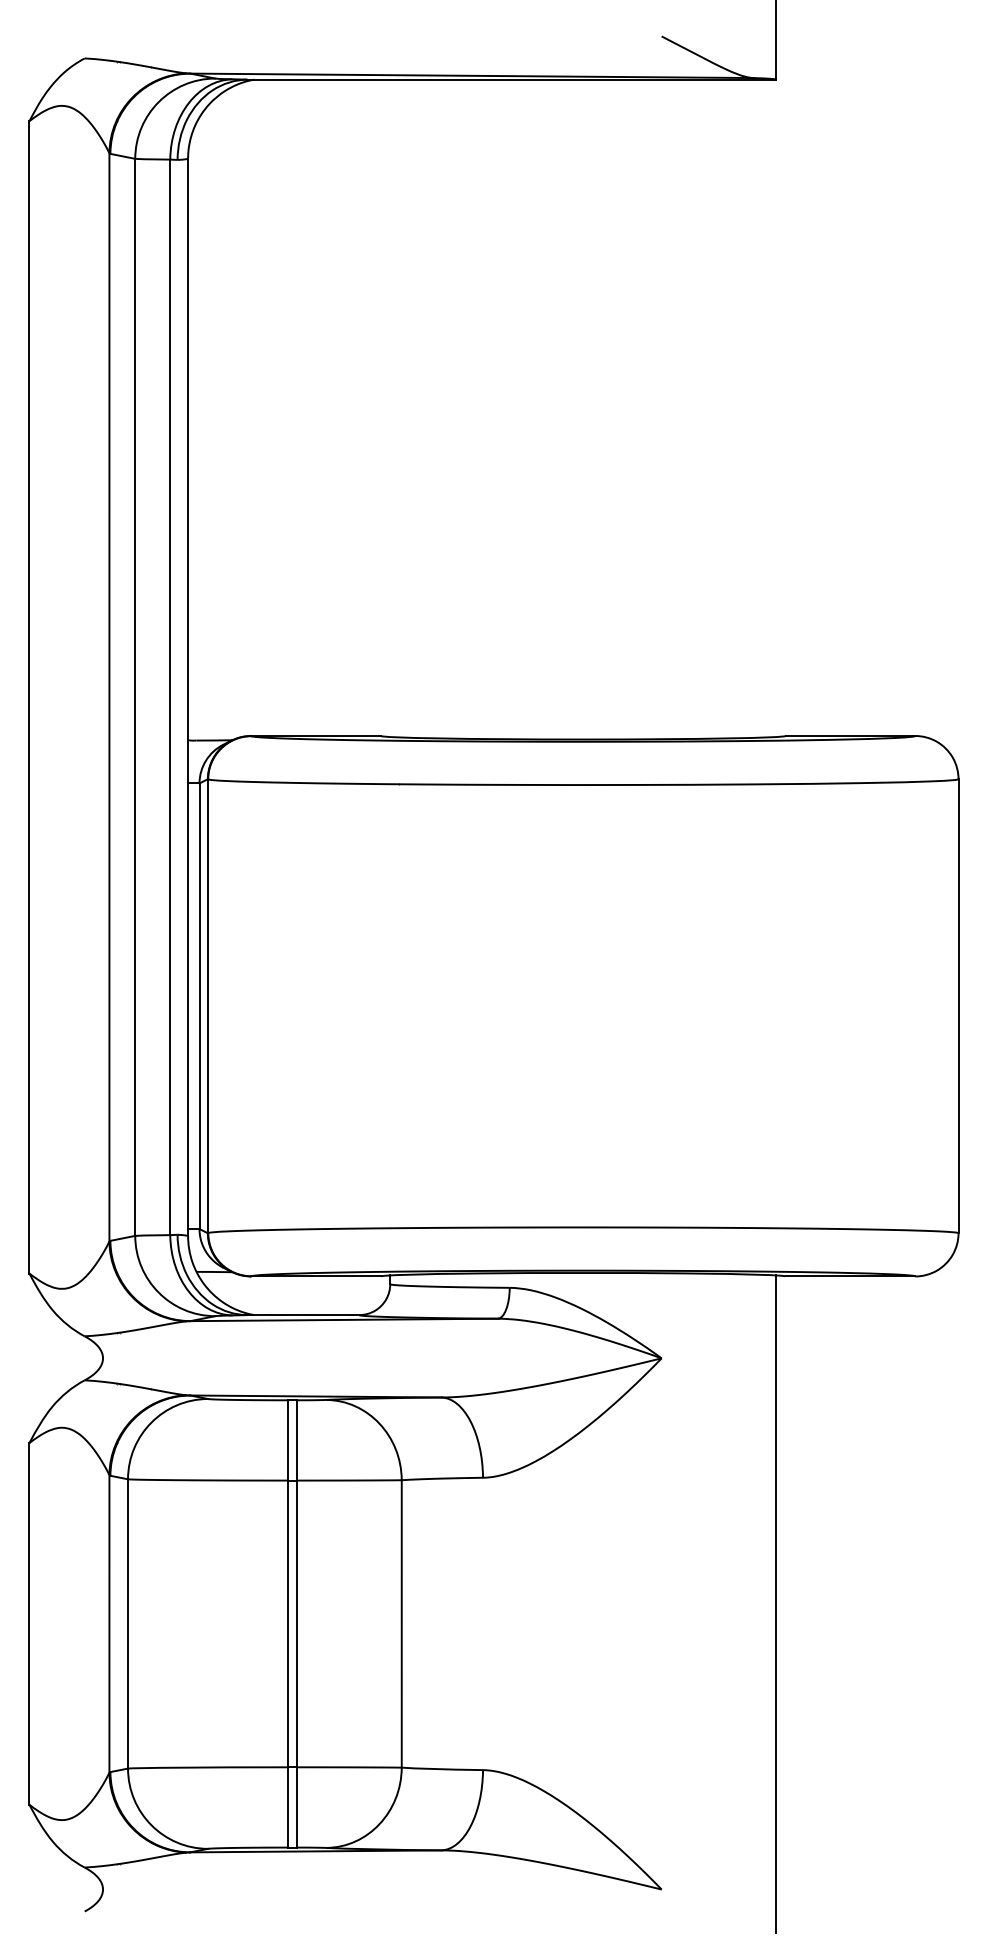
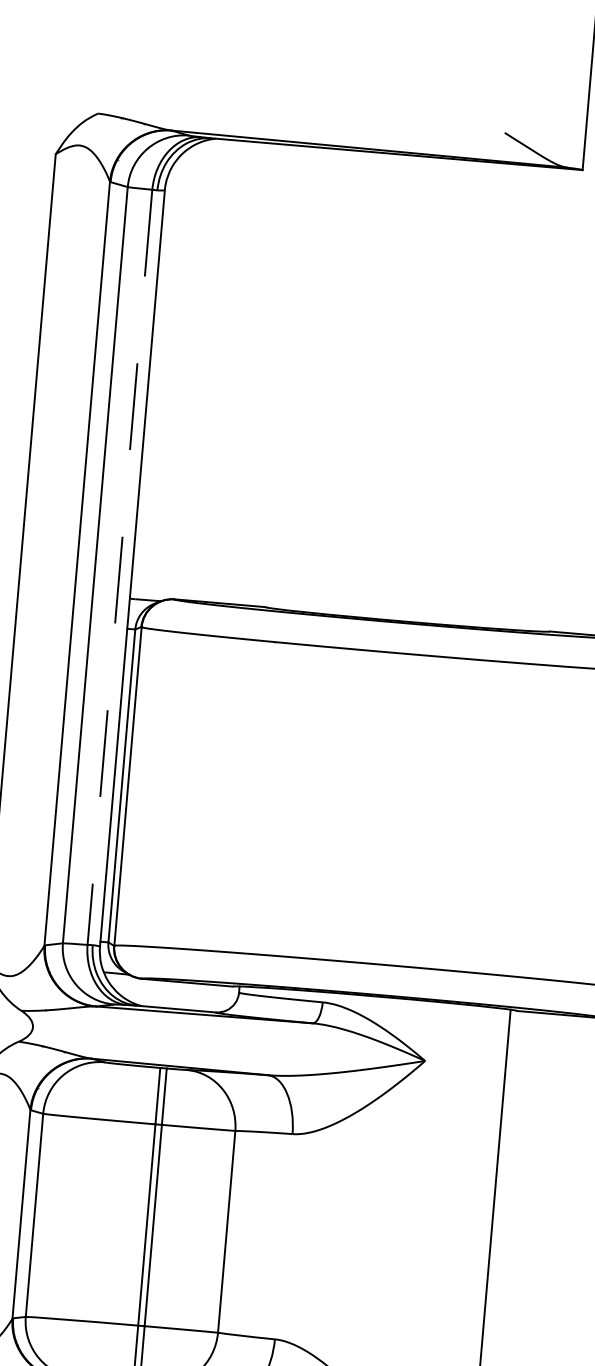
line: (170, 697) -> (120, 567), solid -> dashed

